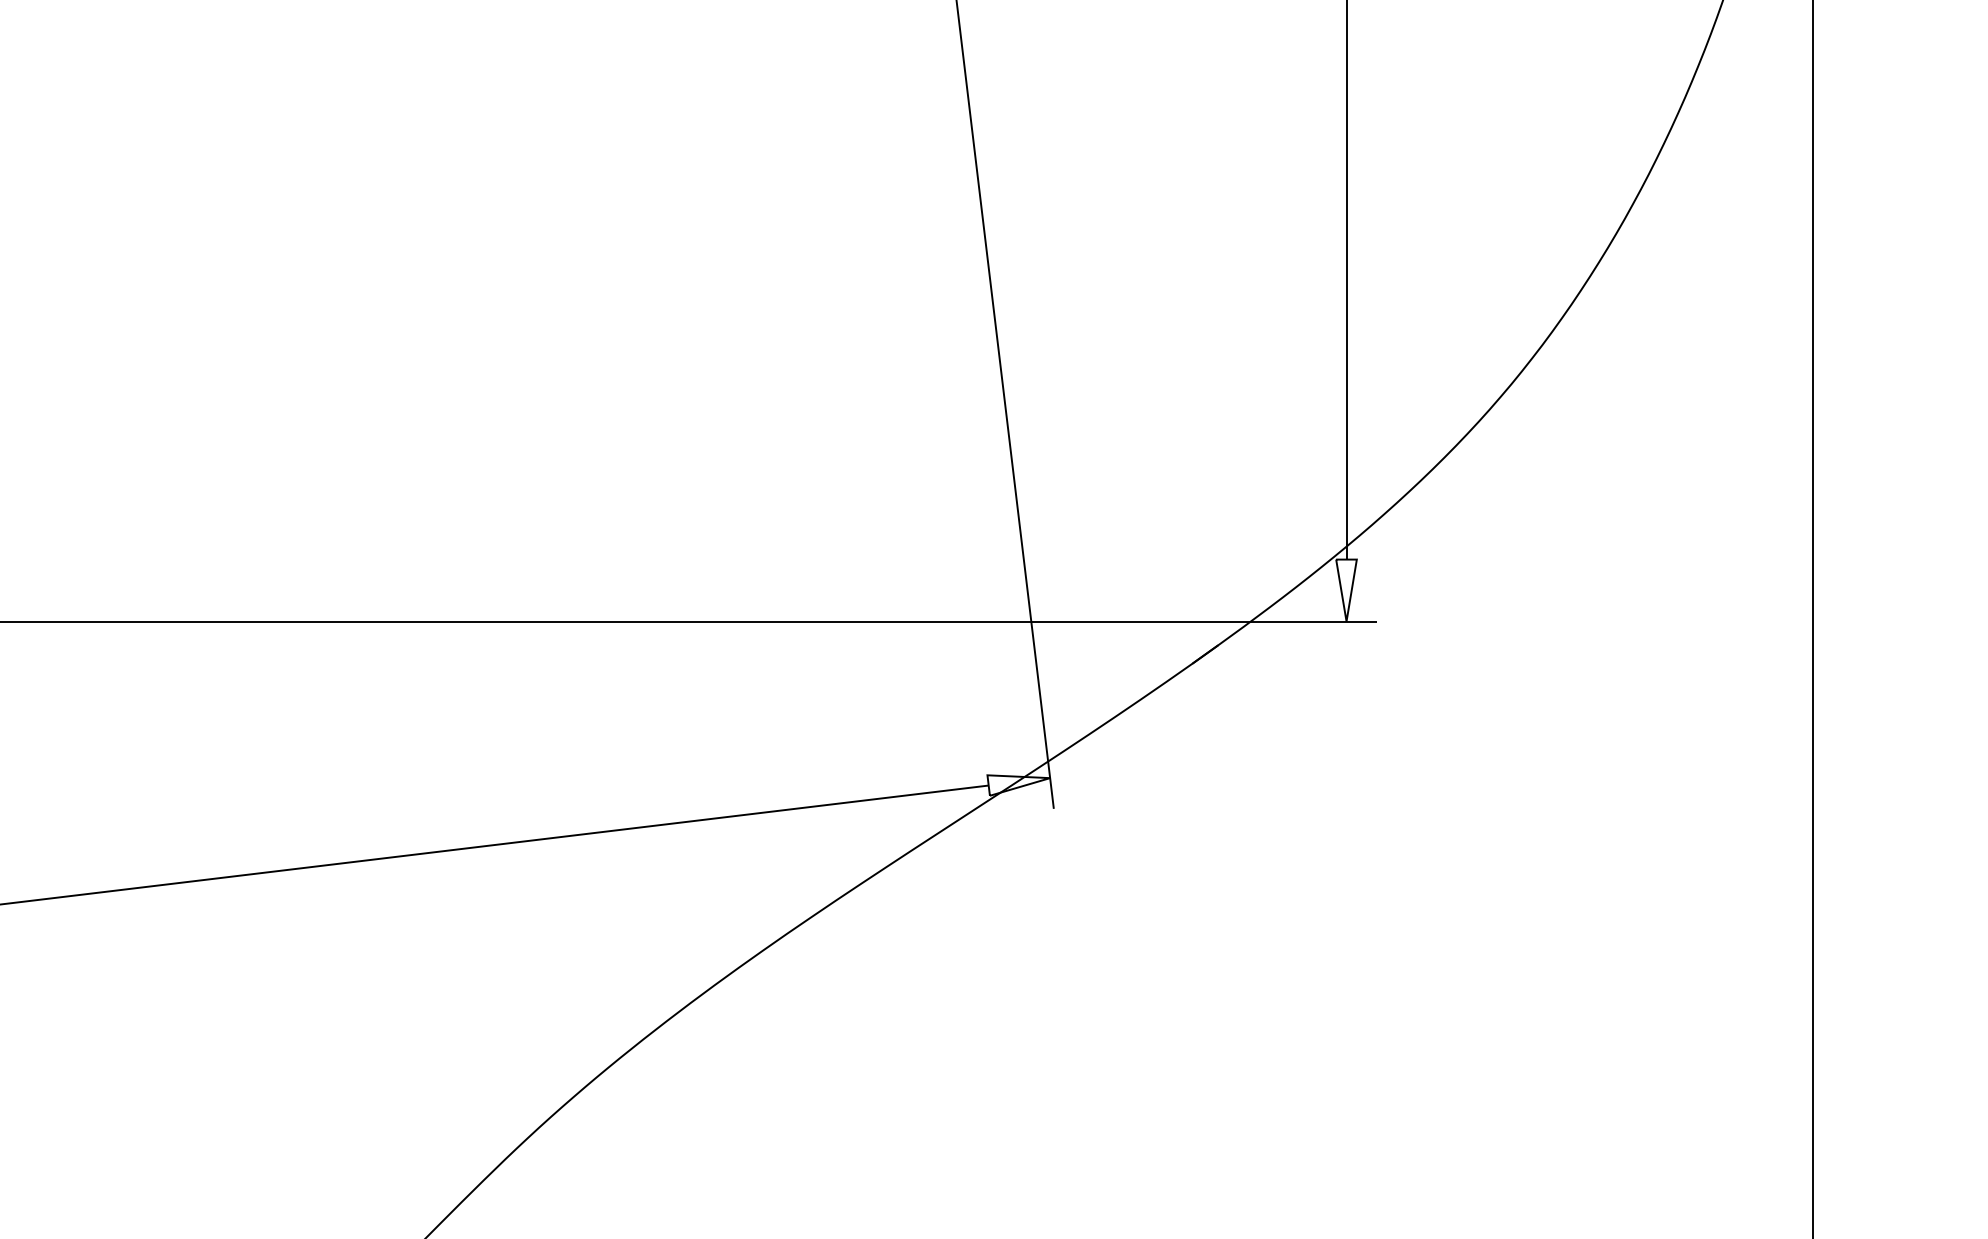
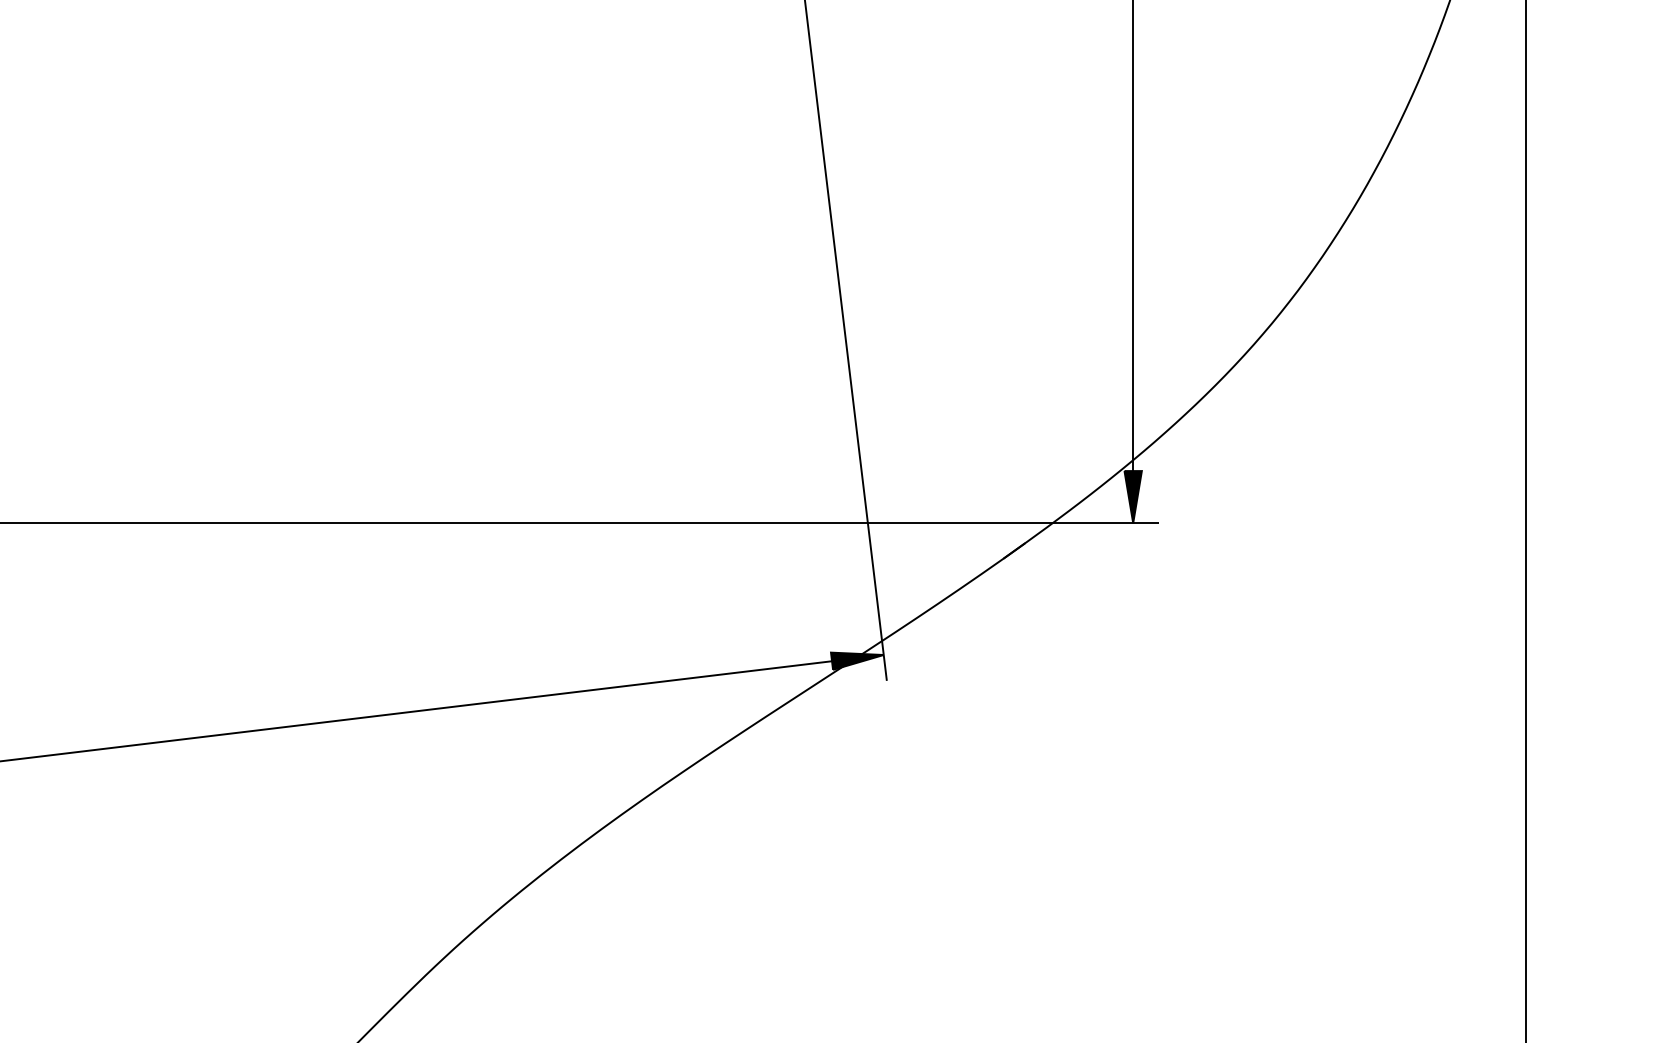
fill: (1345, 590) -> (1132, 497), added
fill: (1018, 784) -> (857, 660), added

